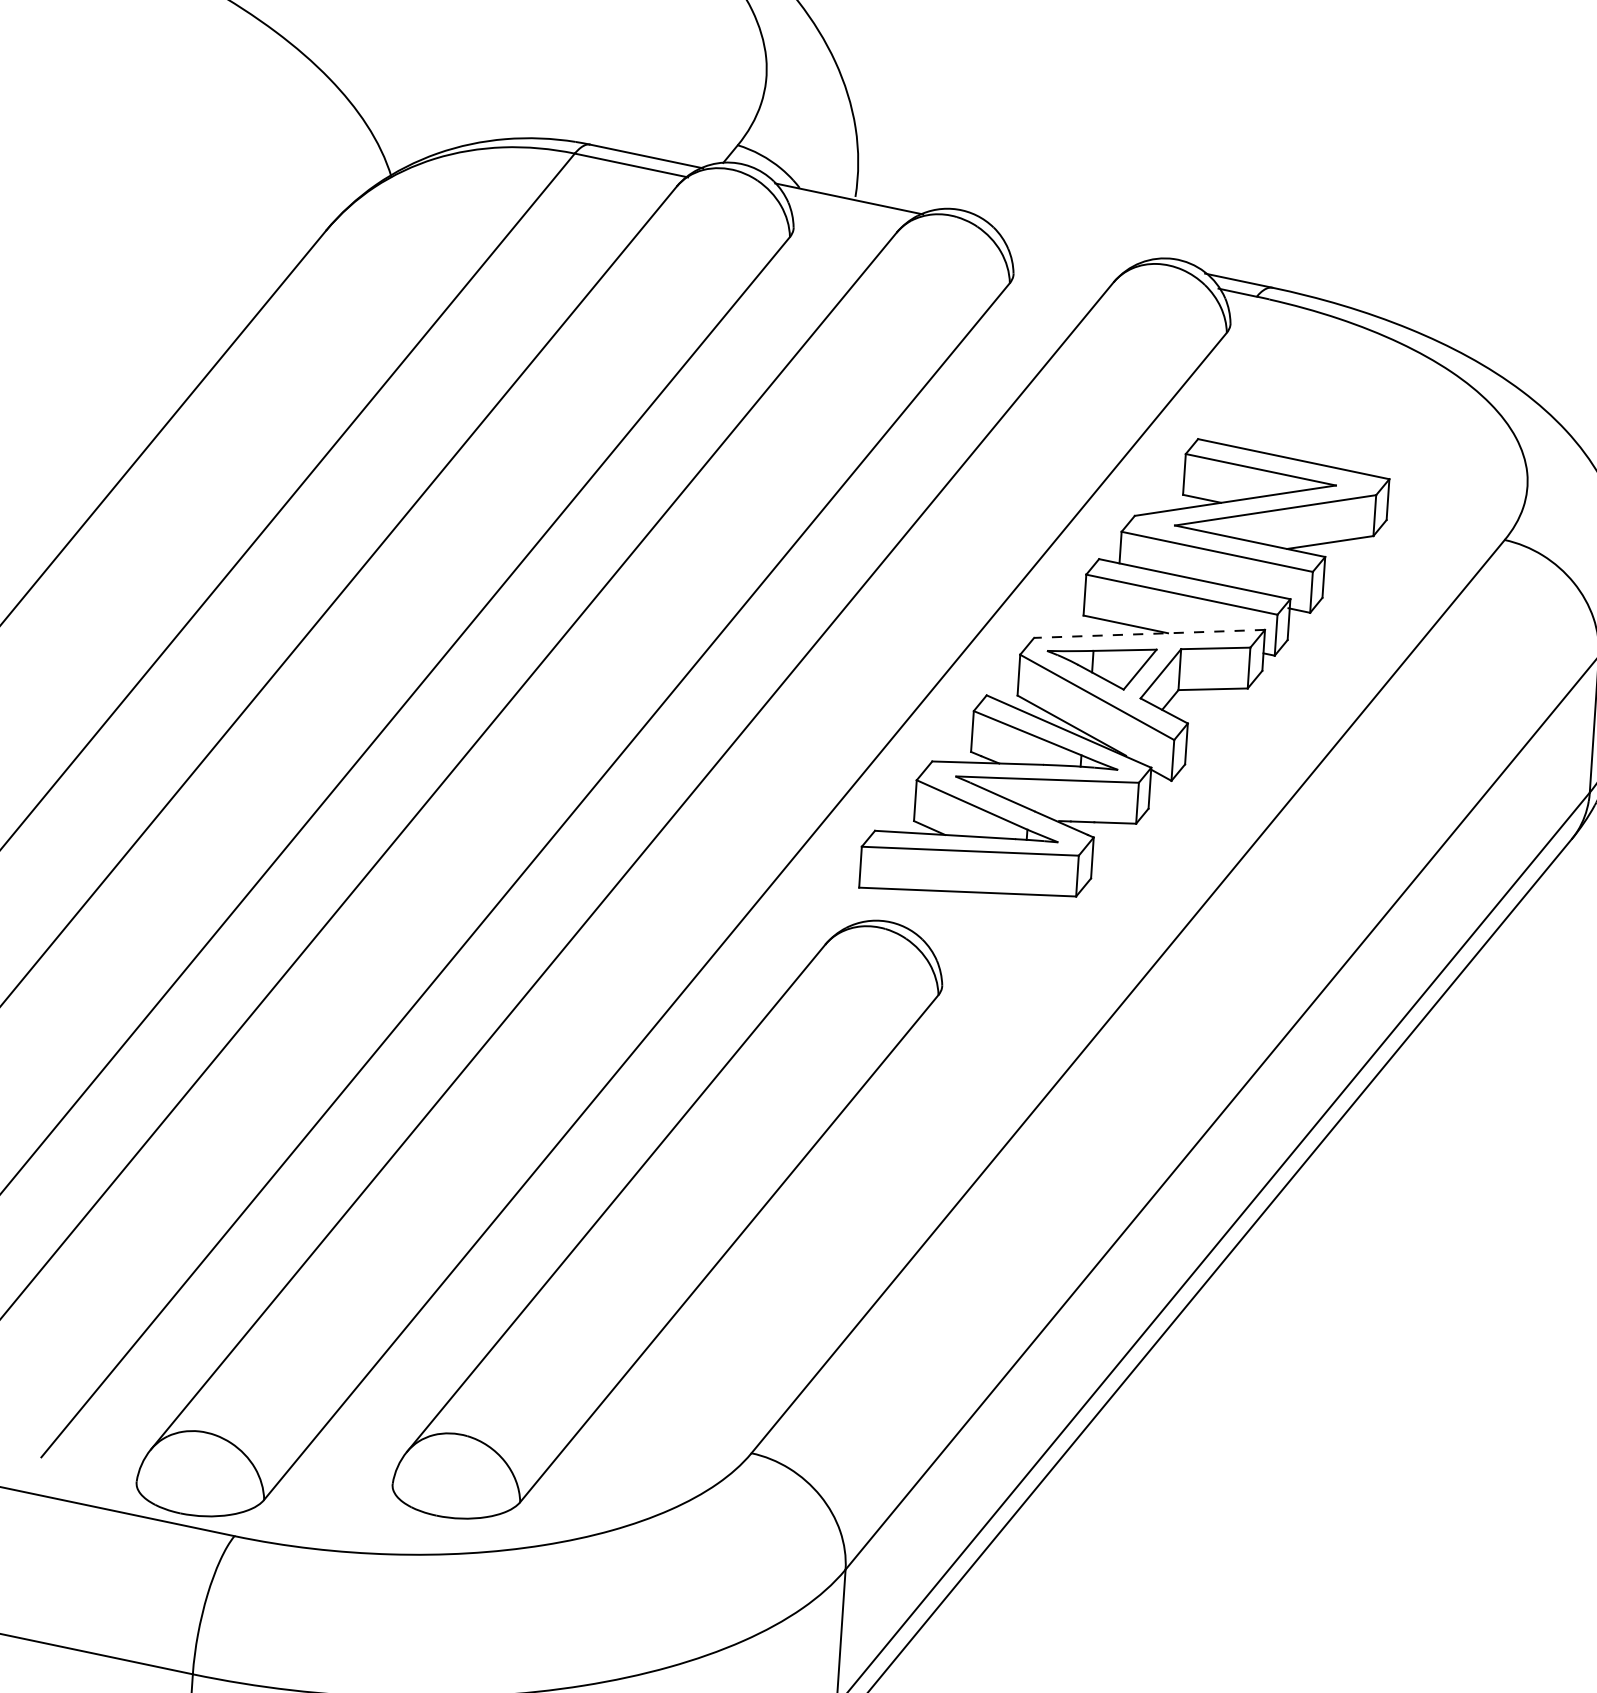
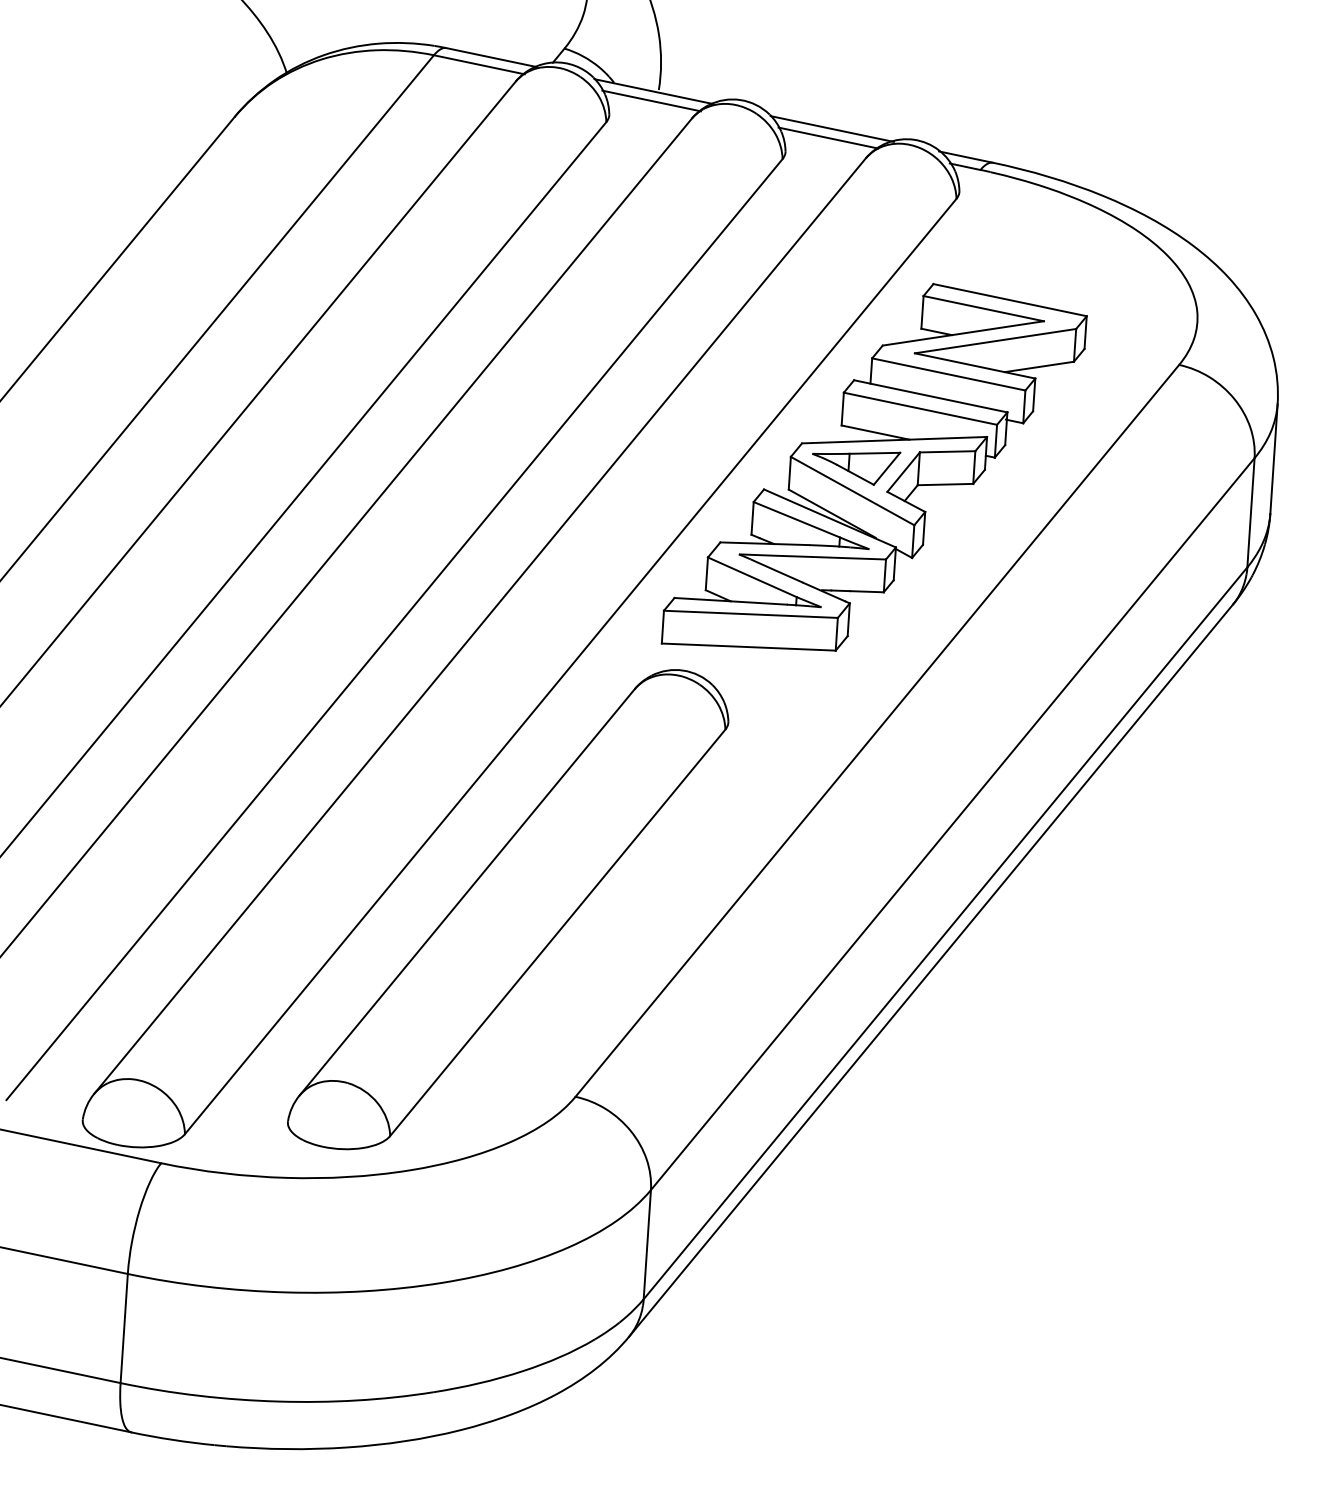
line: (846, 210) -> (651, 100), added
line: (1070, 244) -> (831, 128), added
line: (1067, 256) -> (828, 137), added
line: (1149, 634) -> (894, 440), dashed -> solid

